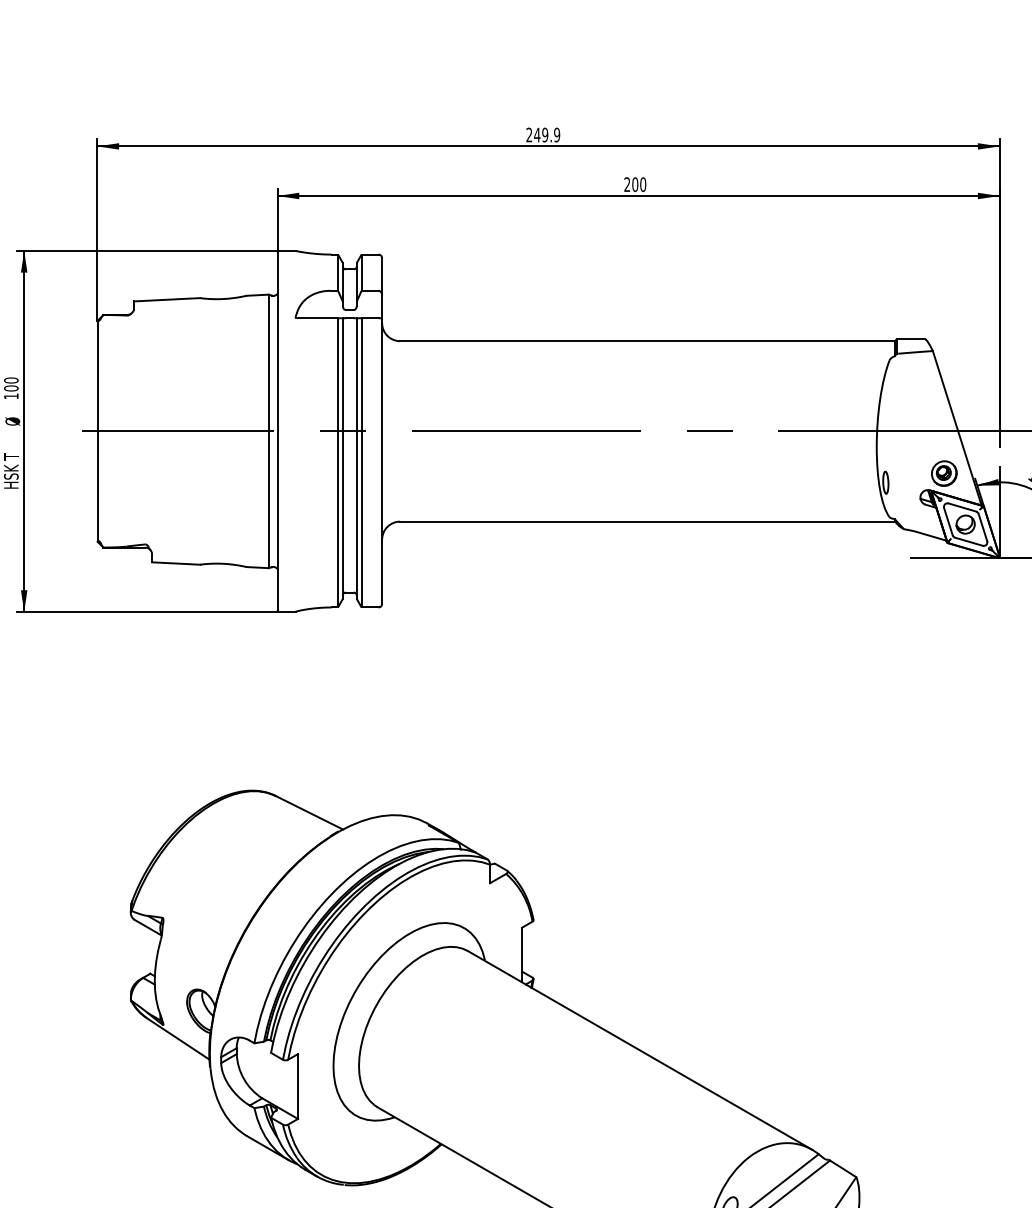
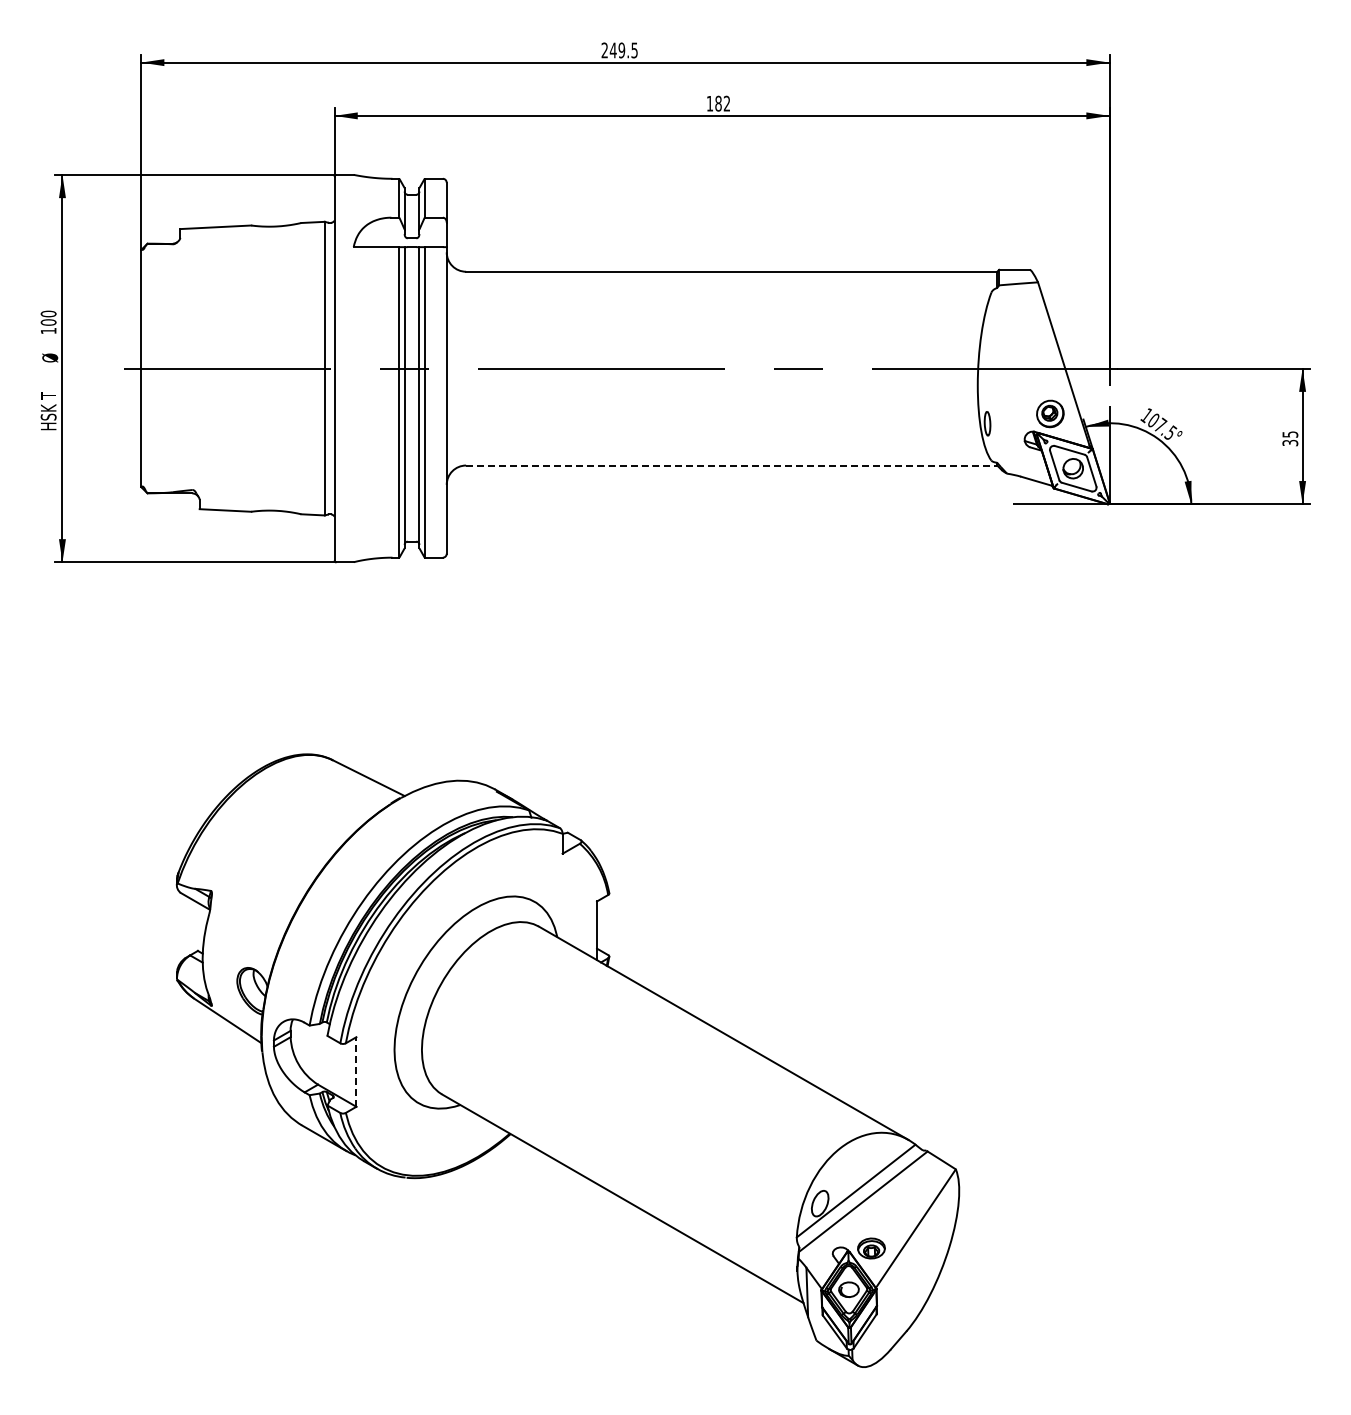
text: (557, 134) -> (634, 49), 249.9 -> 249.5
text: (635, 184) -> (718, 103), 200 -> 182
line: (647, 521) -> (731, 465), solid -> dashed
line: (298, 1086) -> (356, 1072), solid -> dashed

